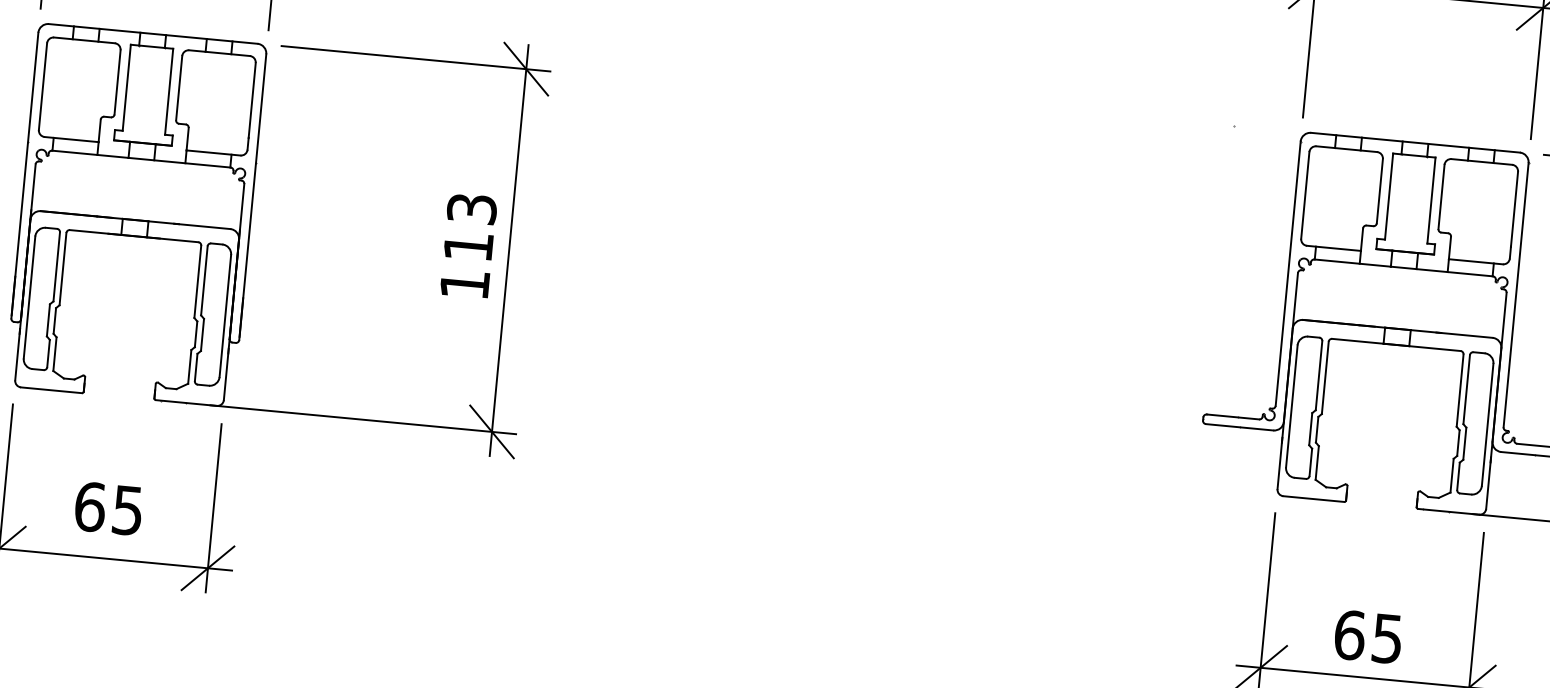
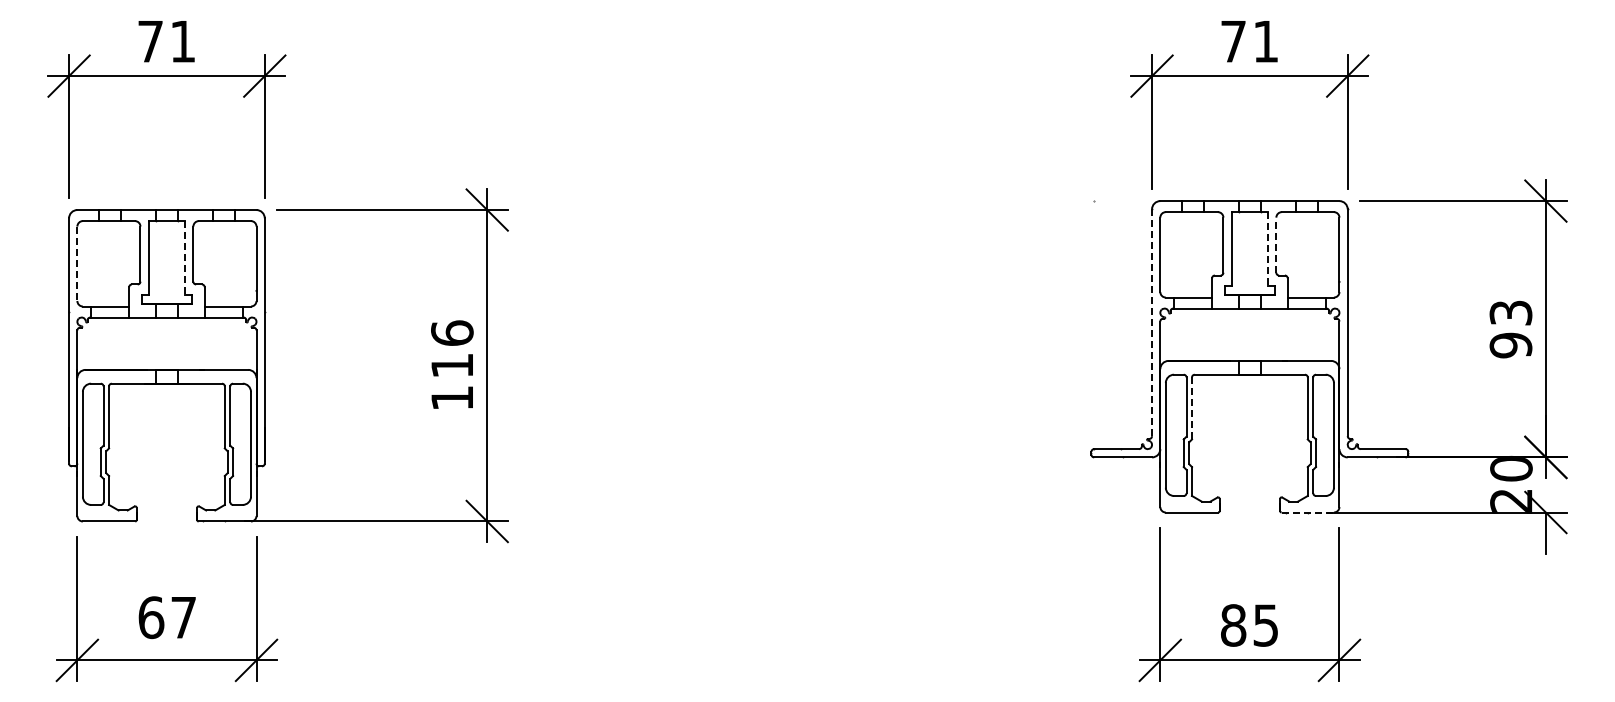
line: (43, 87) -> (77, 264), solid -> dashed
line: (169, 92) -> (185, 258), solid -> dashed
line: (1441, 197) -> (1276, 245), solid -> dashed
line: (1431, 201) -> (1268, 249), solid -> dashed
text: (472, 207) -> (452, 332), 113 -> 116
line: (1288, 274) -> (1152, 323), solid -> dashed
line: (1325, 376) -> (1192, 407), solid -> dashed
text: (127, 511) -> (183, 618), 65 -> 67
line: (1449, 511) -> (1308, 512), solid -> dashed
text: (1349, 635) -> (1233, 625), 65 -> 85

